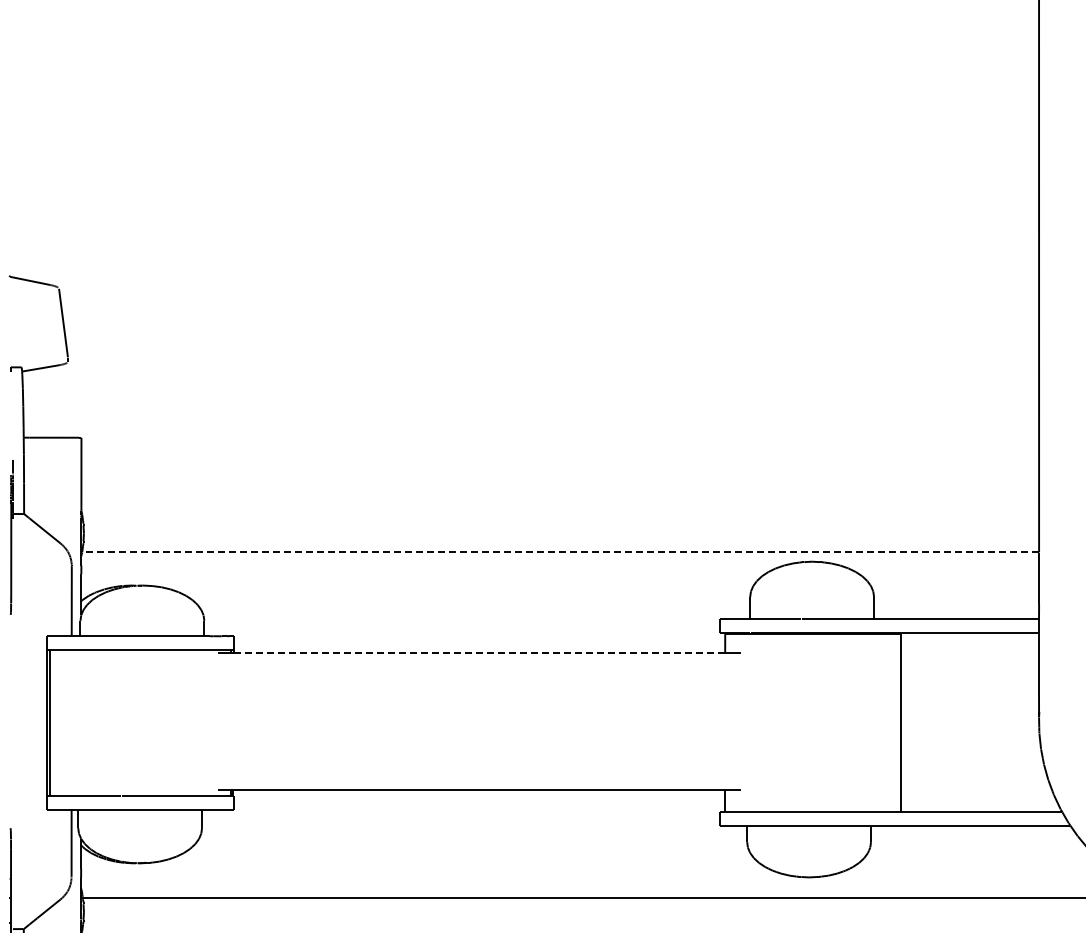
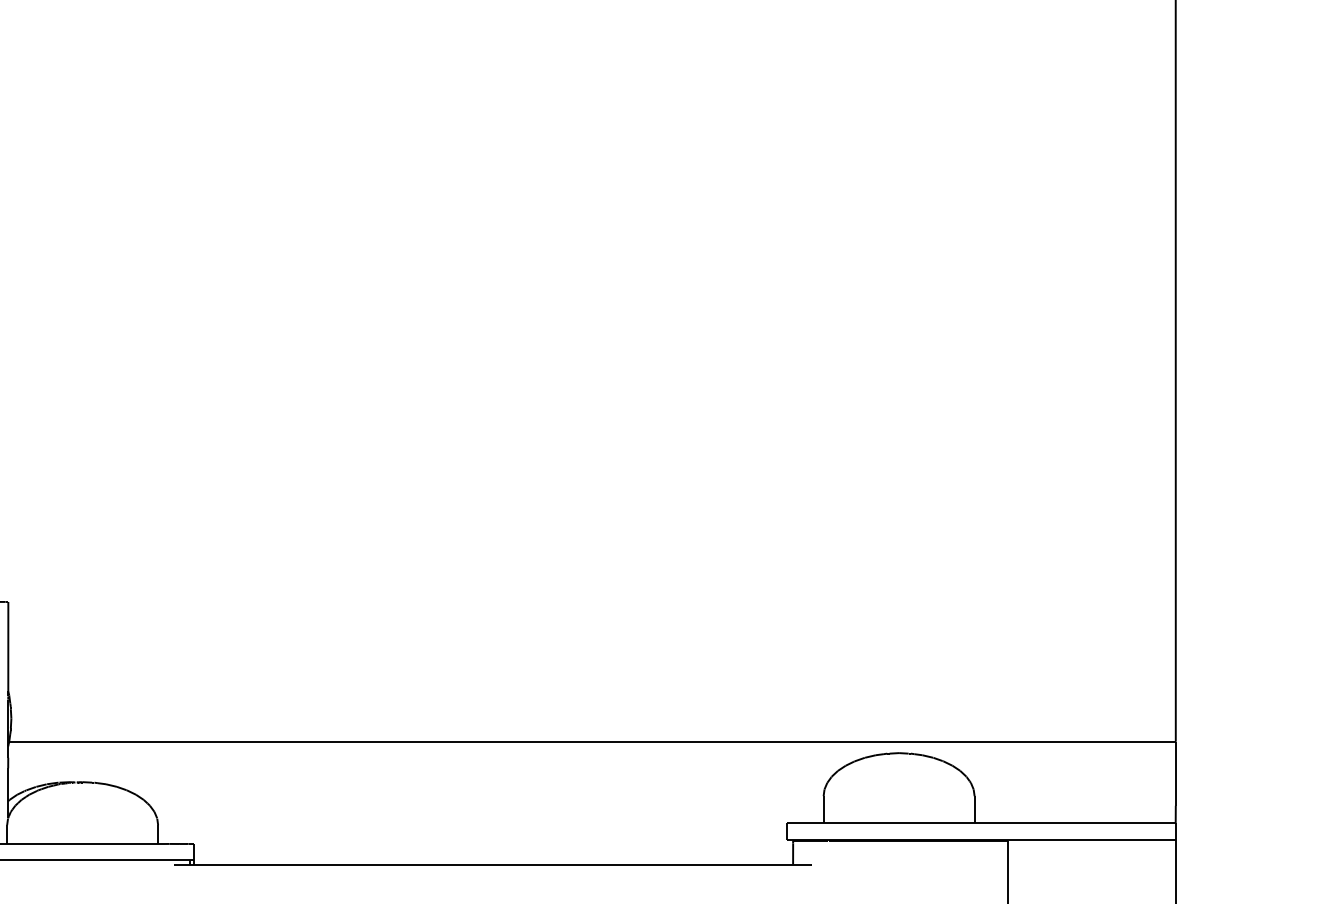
line: (560, 552) -> (592, 741), dashed -> solid
line: (479, 653) -> (493, 865), dashed -> solid

